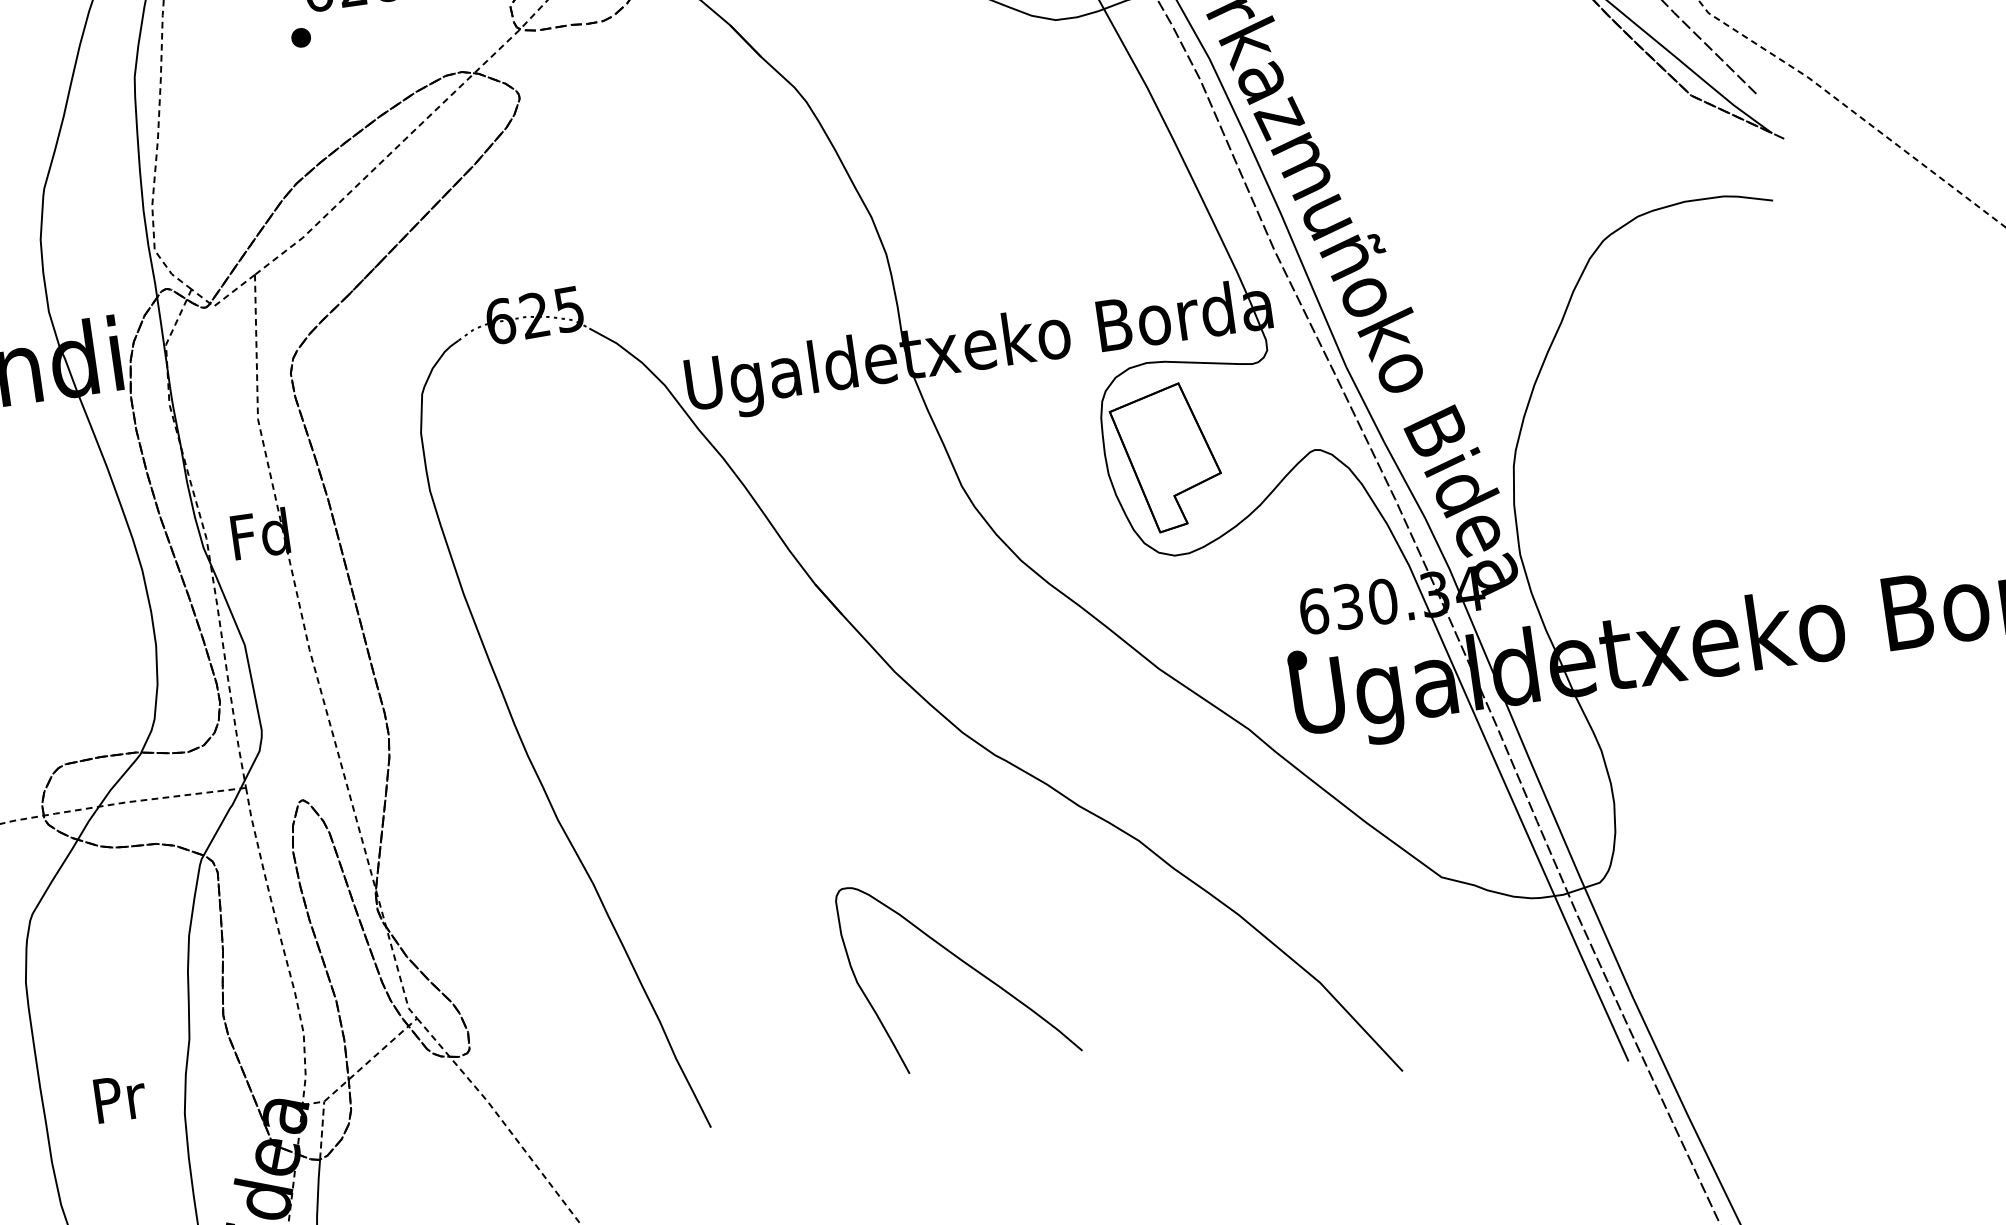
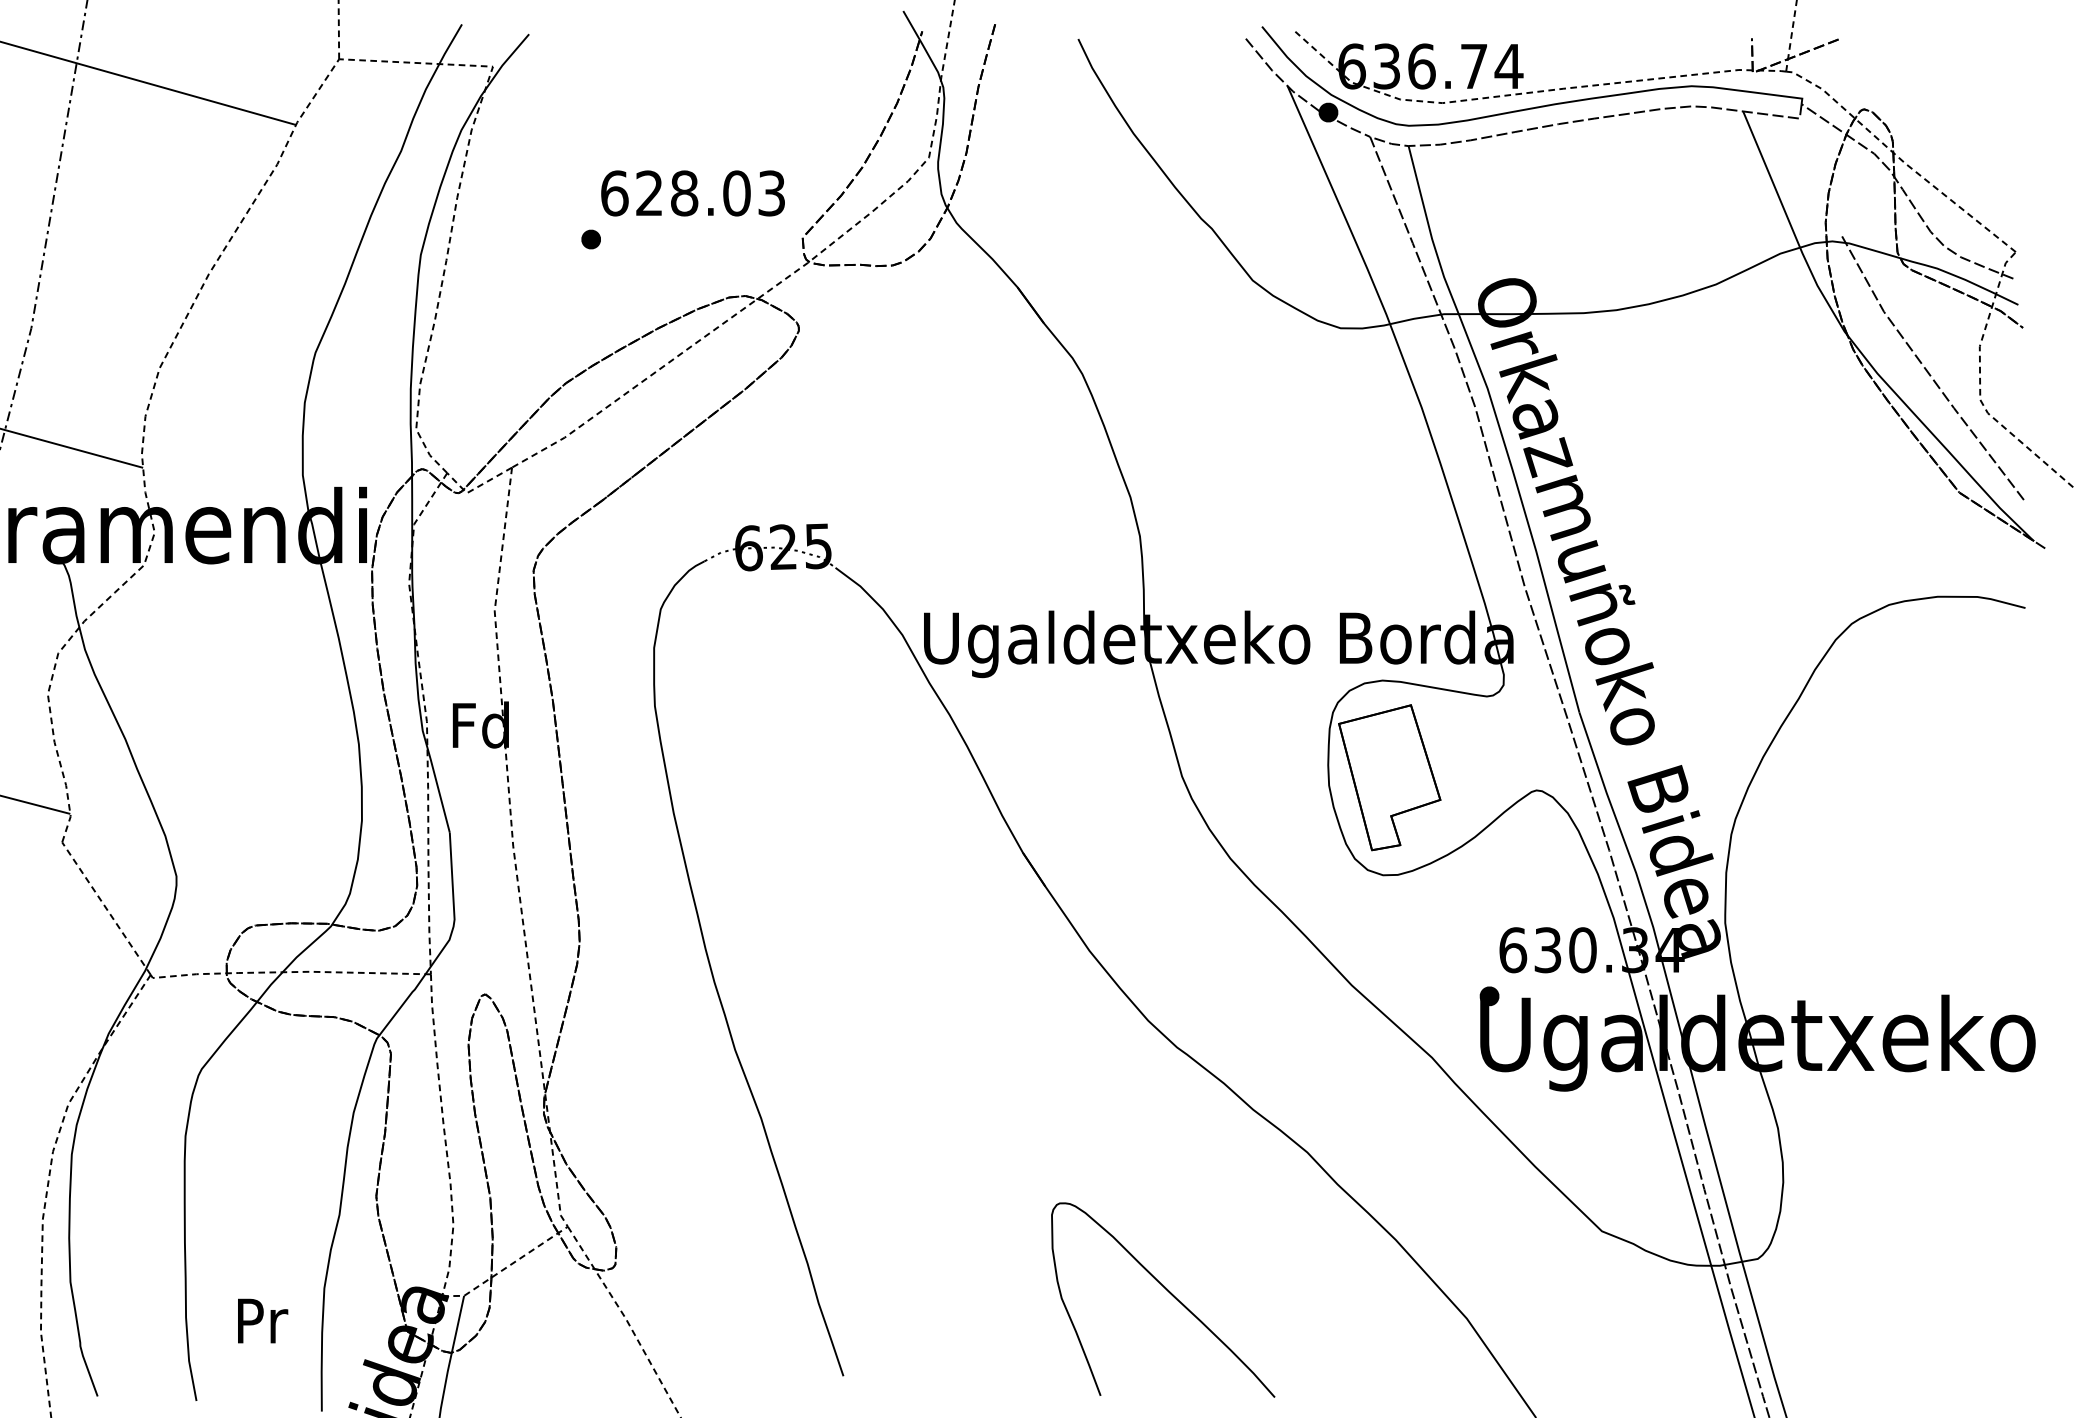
curve: (963, 962) -> (1169, 1293), moved
text: (121, 1097) -> (263, 1320), moved
line: (321, 1130) -> (457, 1324), dashed -> solid

